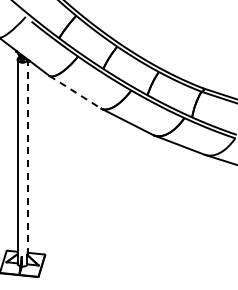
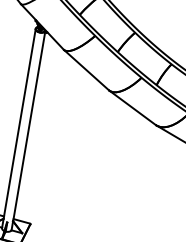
line: (75, 92) -> (86, 70), dashed -> solid
line: (27, 157) -> (29, 126), dashed -> solid

